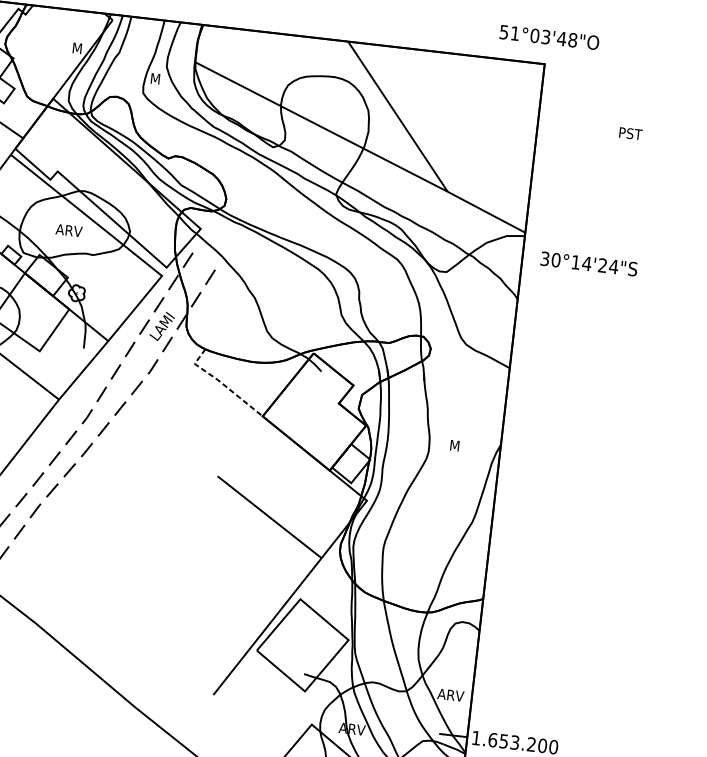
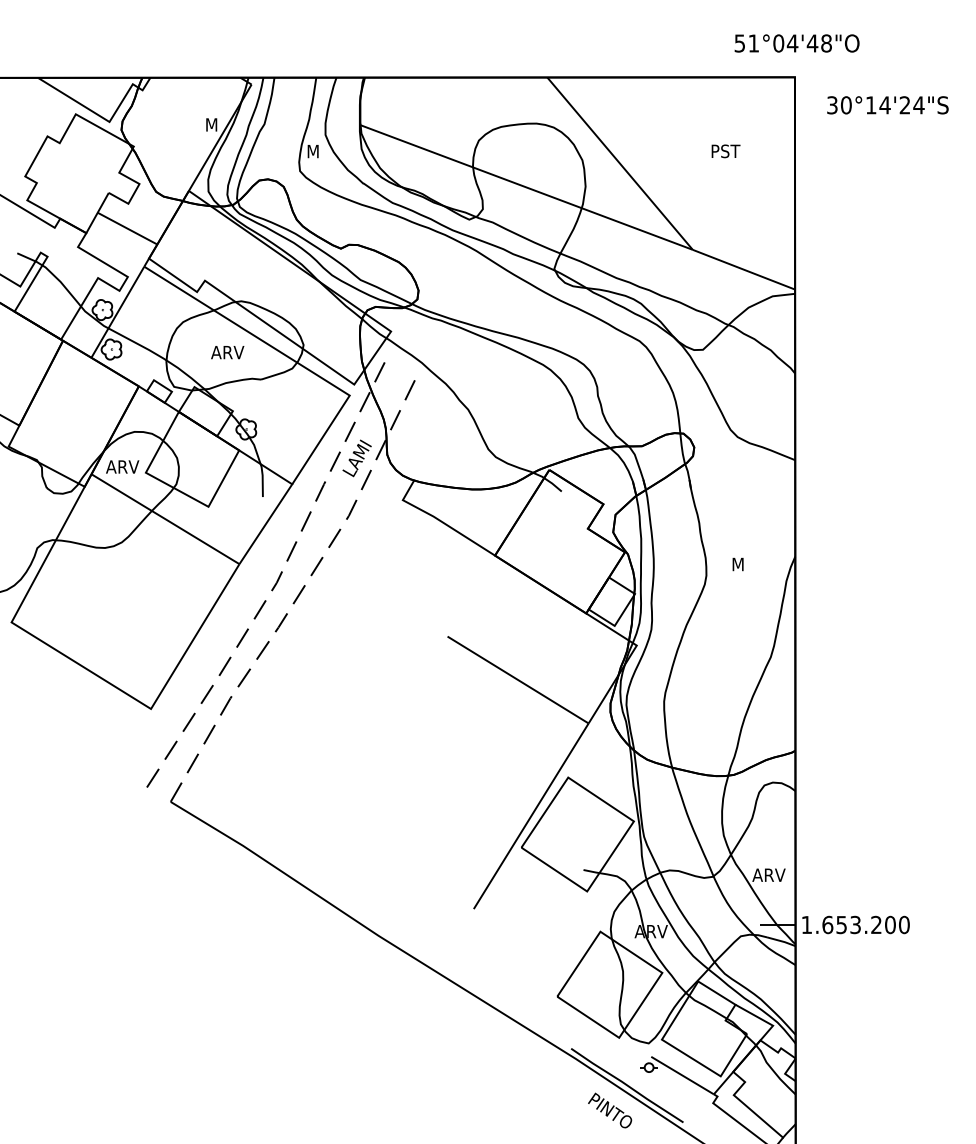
text: (545, 37) -> (792, 43), 51°03'48"O -> 51°04'48"O
text: (630, 133) -> (725, 151), moved
text: (588, 264) -> (887, 105), moved
line: (221, 383) -> (439, 520), dashed -> solid

